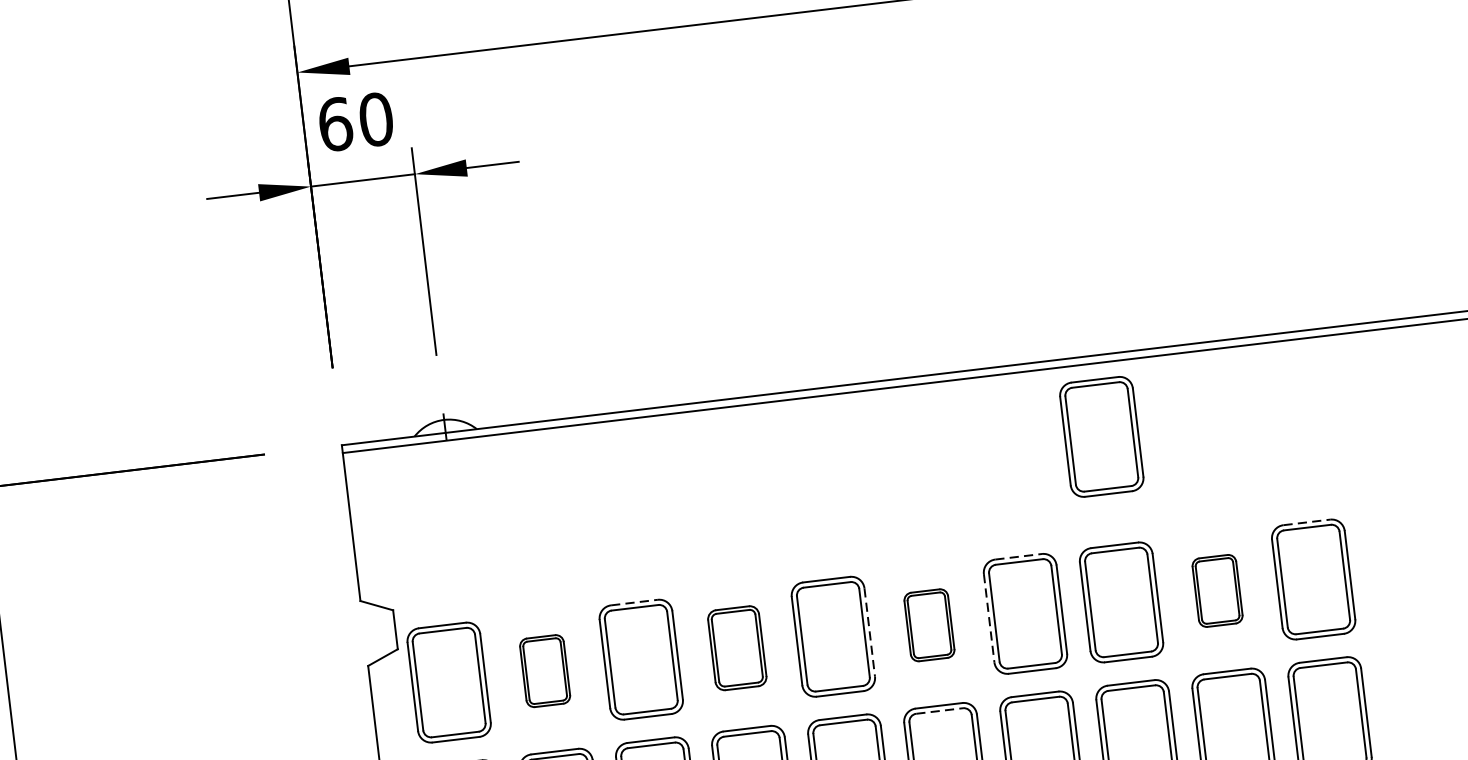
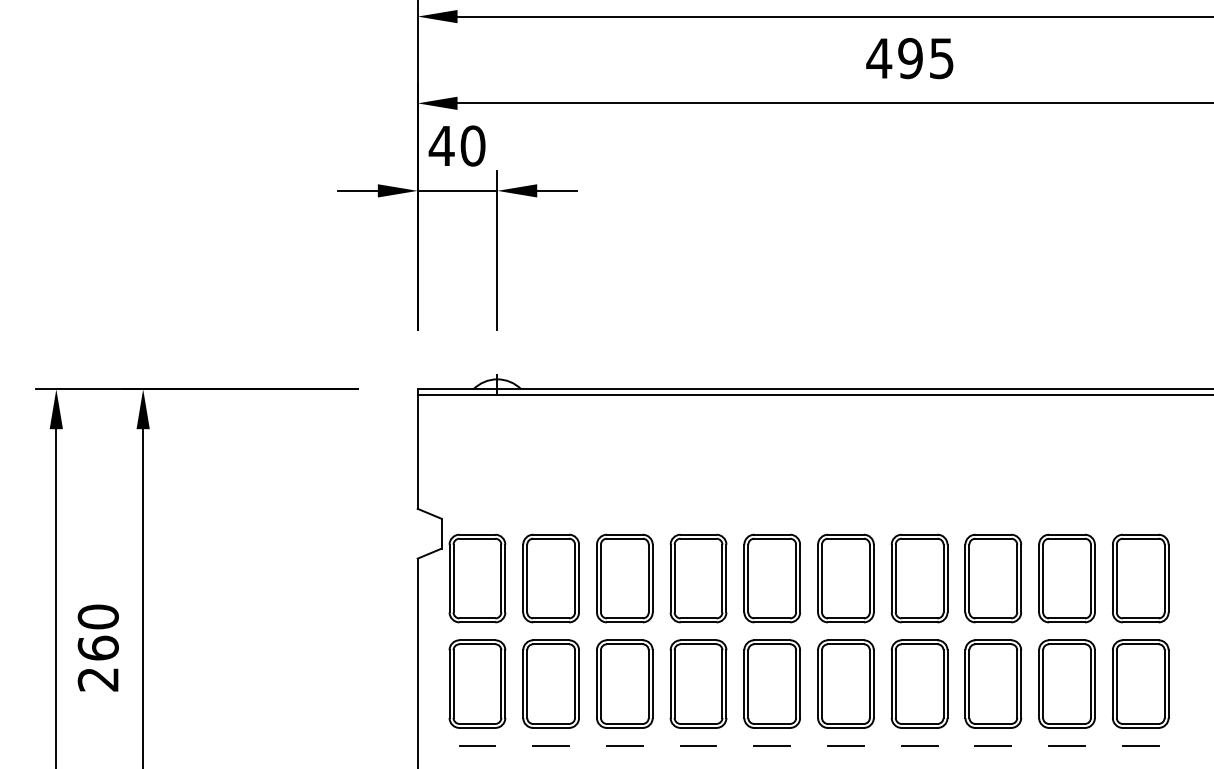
text: (335, 123) -> (441, 145), 60 -> 40
part: (1102, 436) -> (993, 451), removed
line: (1306, 522) -> (1140, 534), dashed -> solid
line: (1018, 556) -> (919, 534), dashed -> solid
part: (1216, 590) -> (1066, 578), size x1.67
line: (633, 602) -> (624, 534), dashed -> solid
line: (988, 618) -> (891, 578), dashed -> solid
part: (928, 625) -> (845, 578), size x1.67
line: (870, 632) -> (800, 578), dashed -> solid
part: (737, 648) -> (698, 578), size x1.43
part: (544, 671) -> (550, 578), size x1.67
line: (939, 711) -> (845, 644), dashed -> solid

